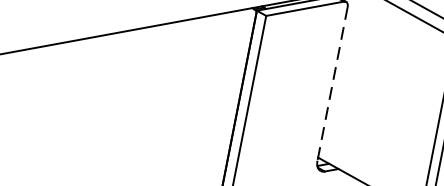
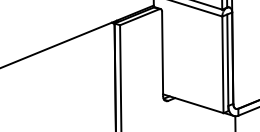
line: (332, 85) -> (162, 54), dashed -> solid

